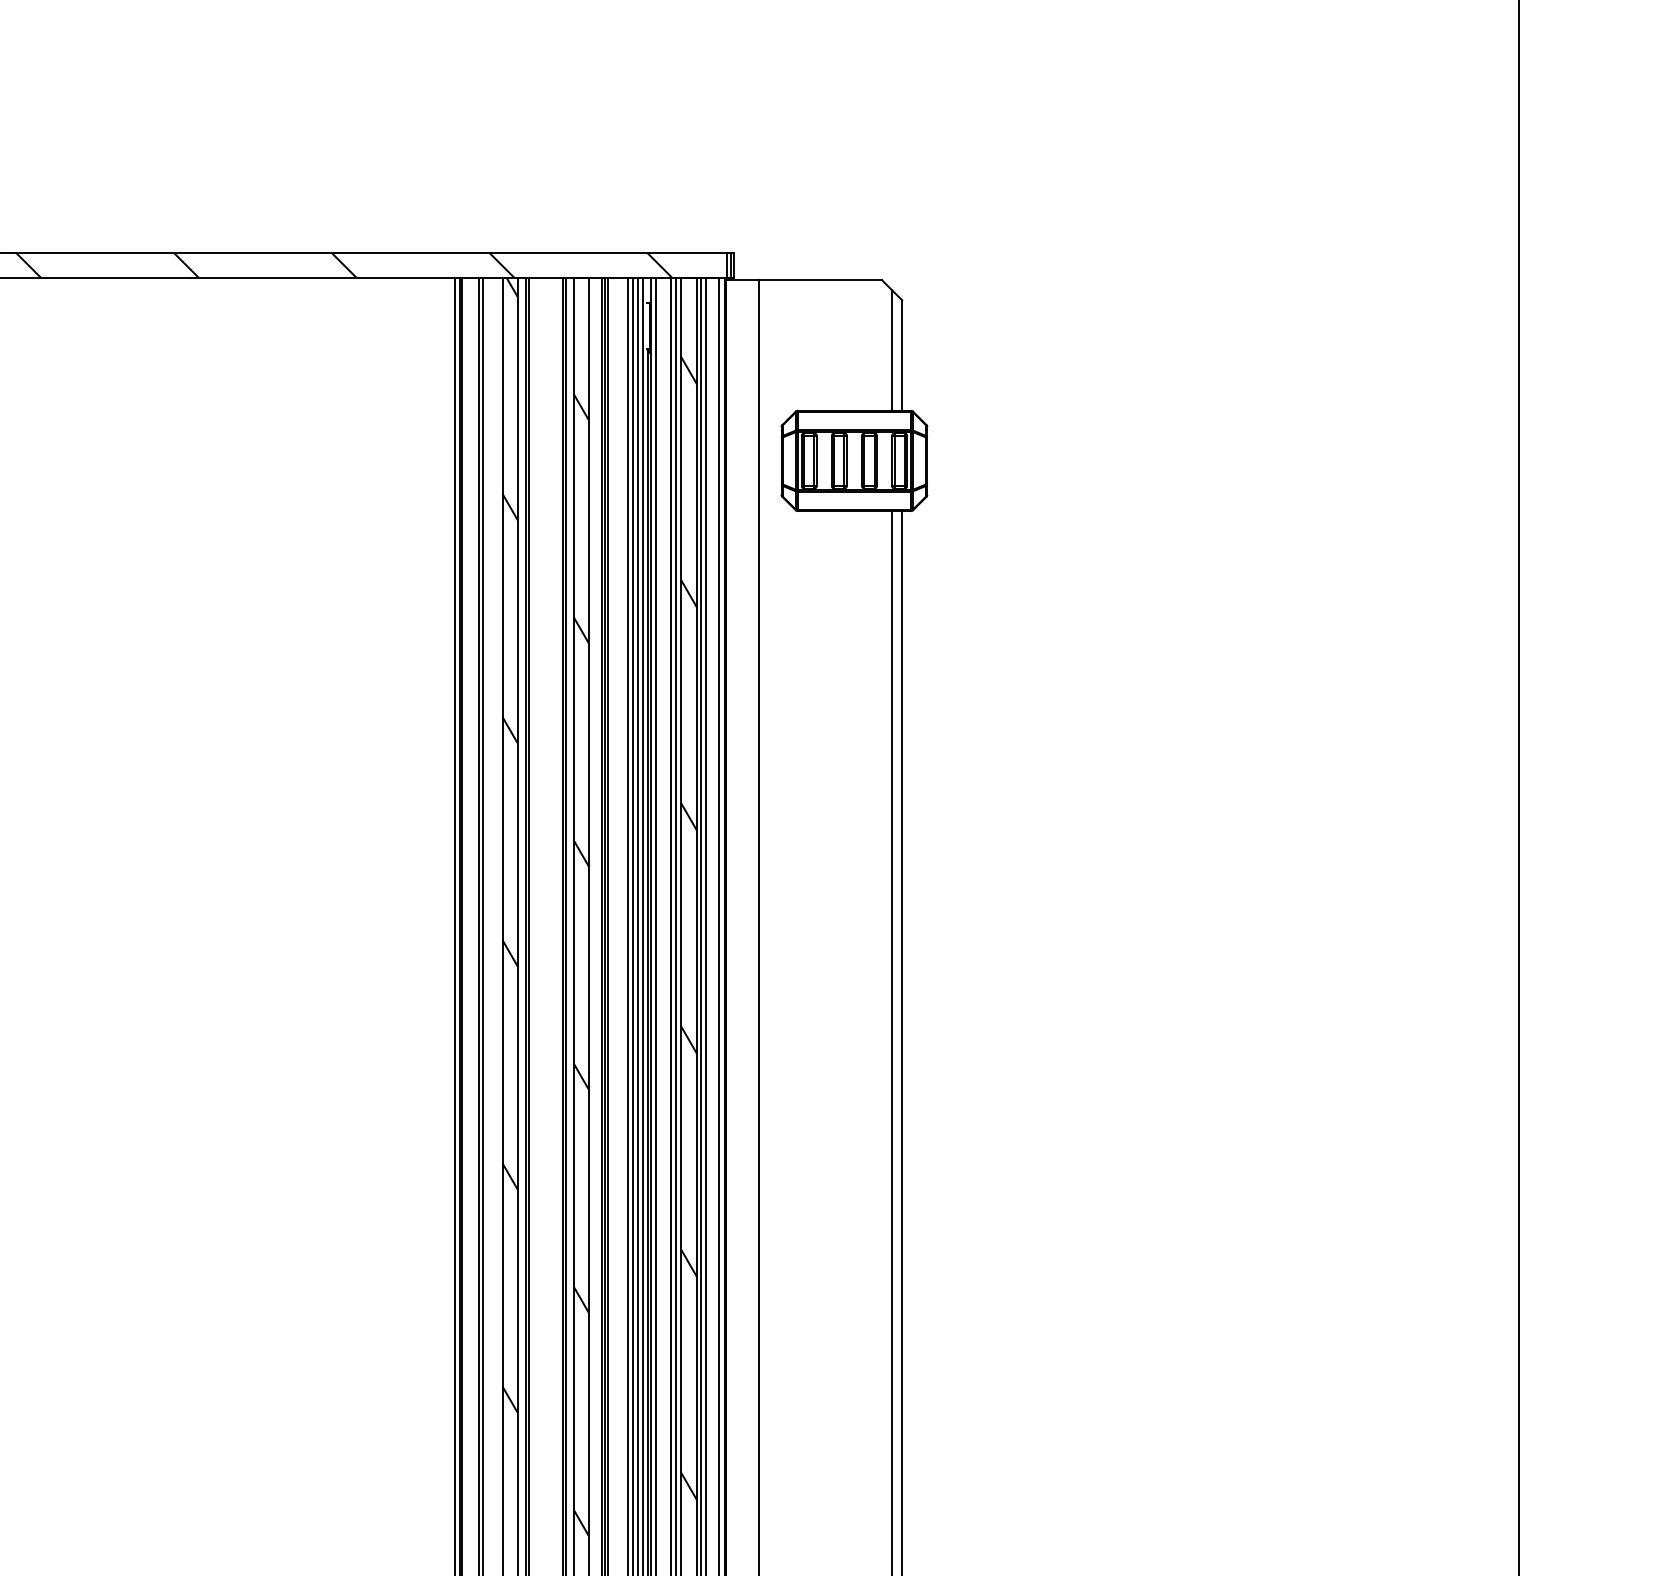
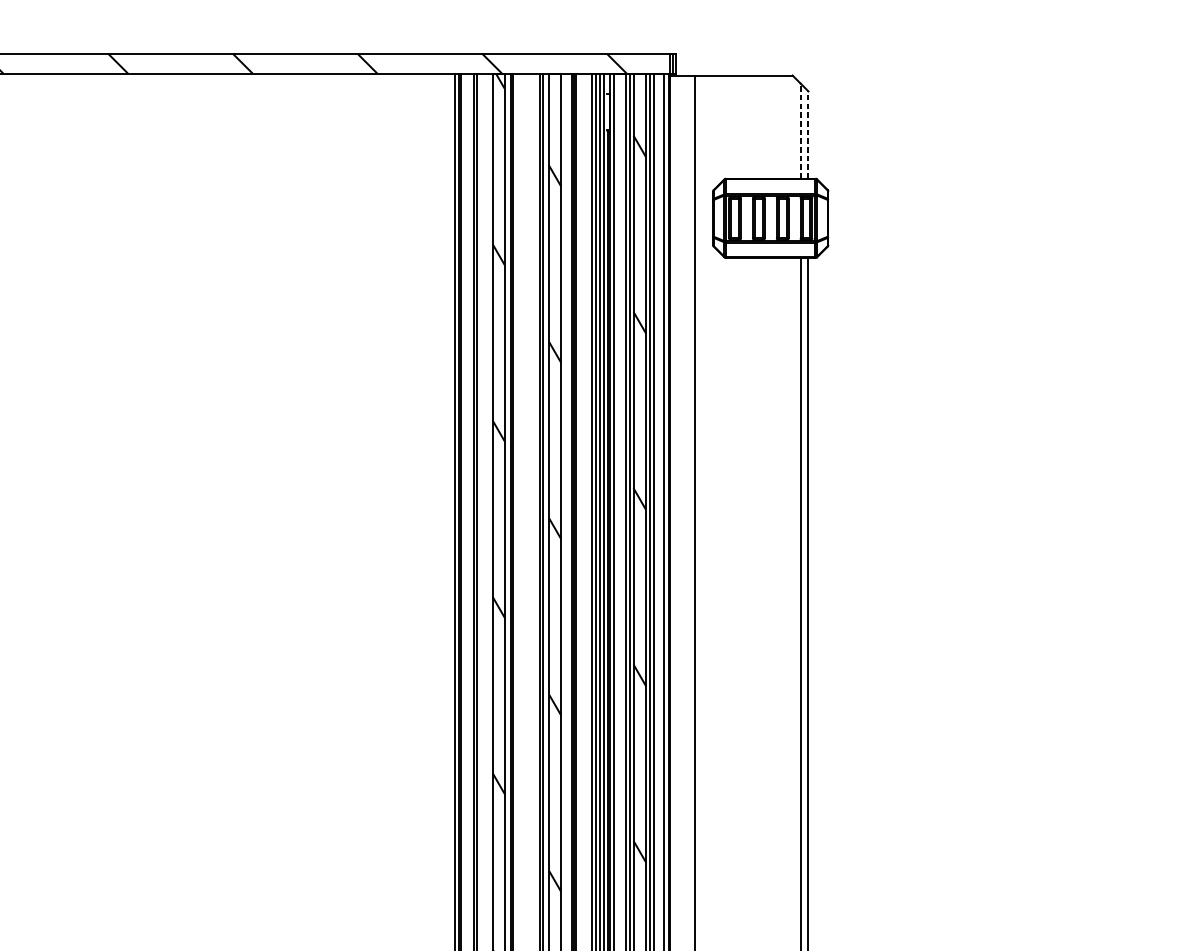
line: (892, 350) -> (800, 131), solid -> dashed
line: (902, 355) -> (808, 135), solid -> dashed

